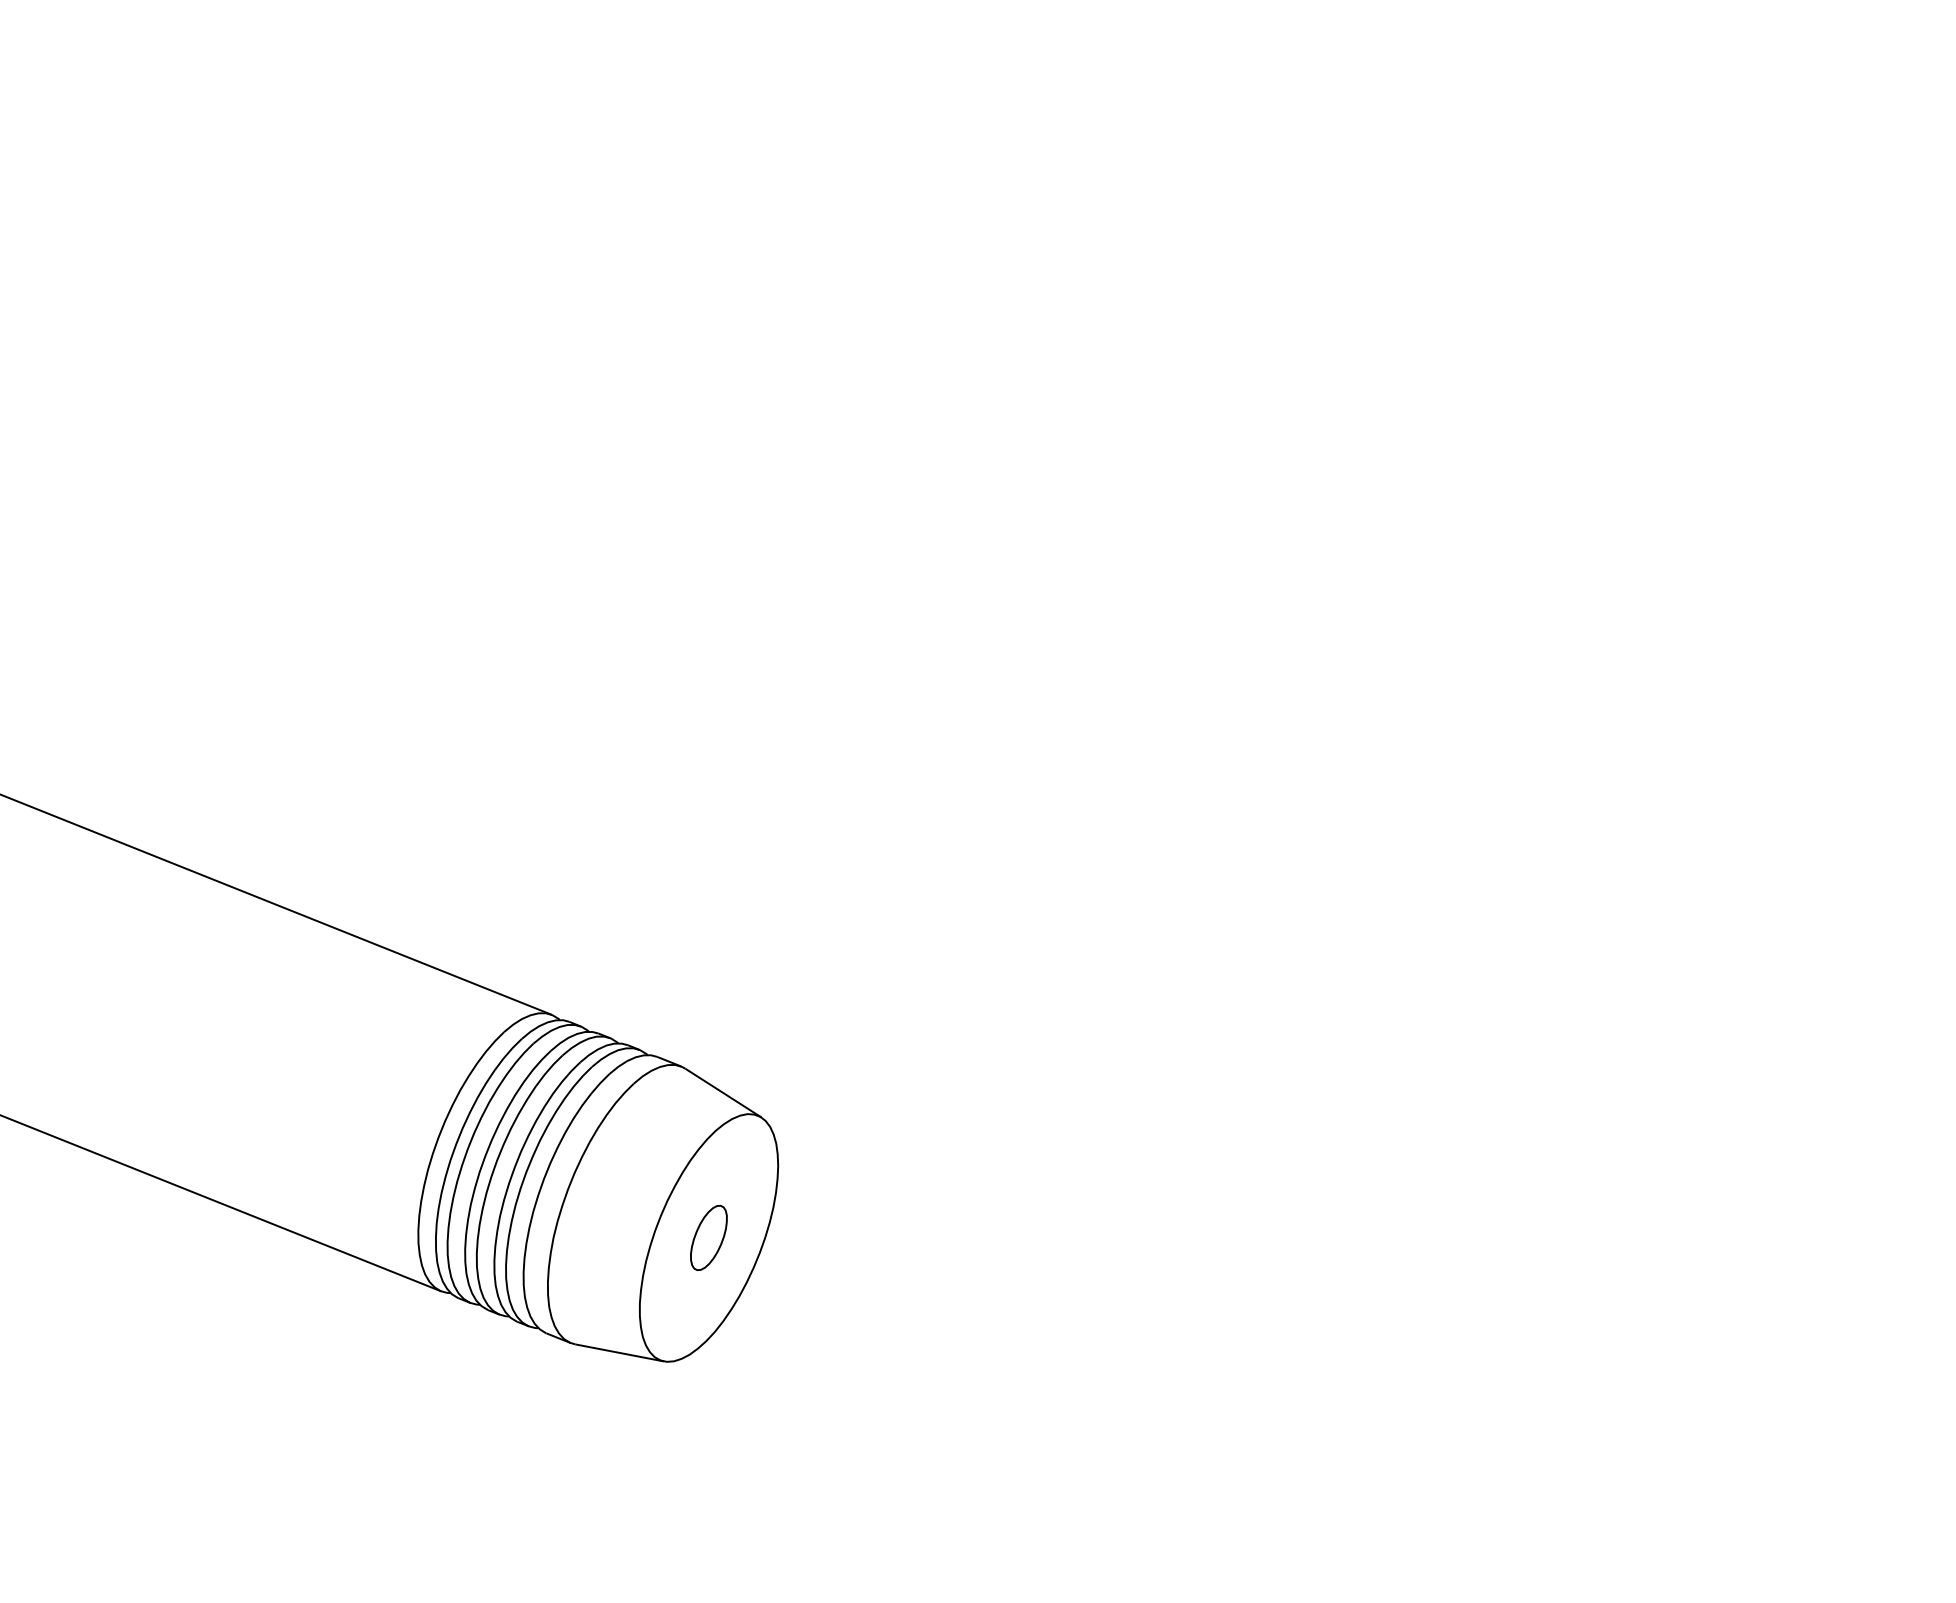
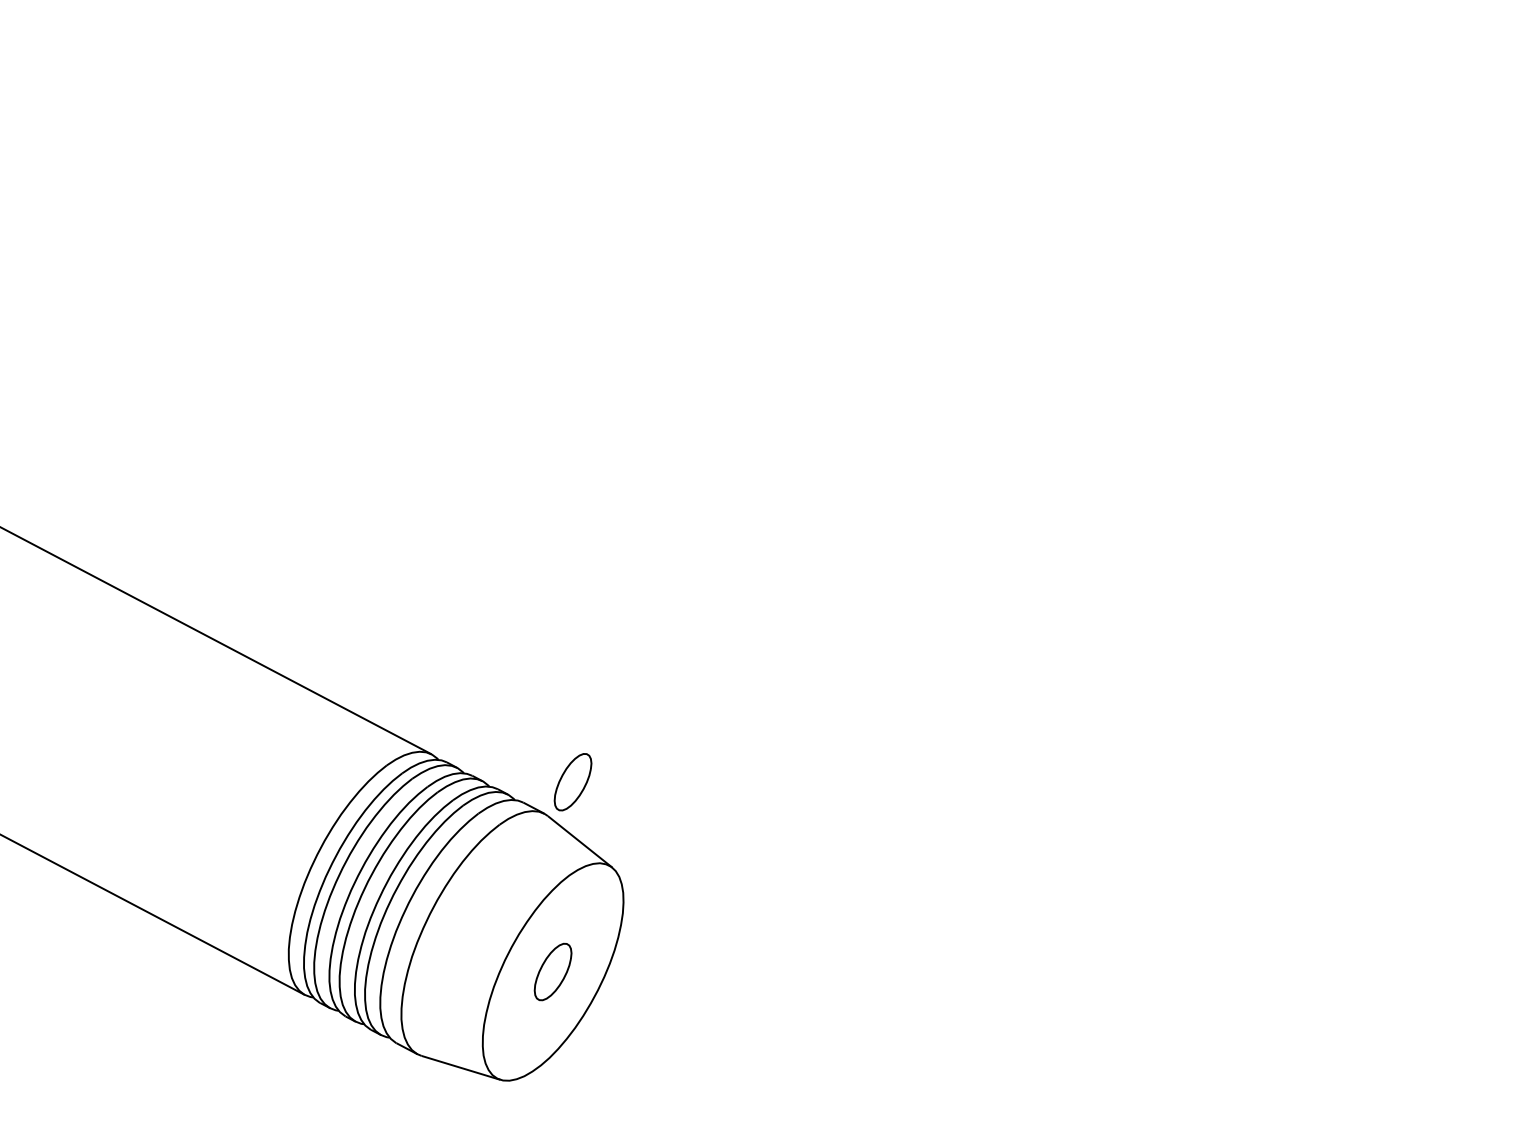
part: (708, 1028) -> (572, 781), added

